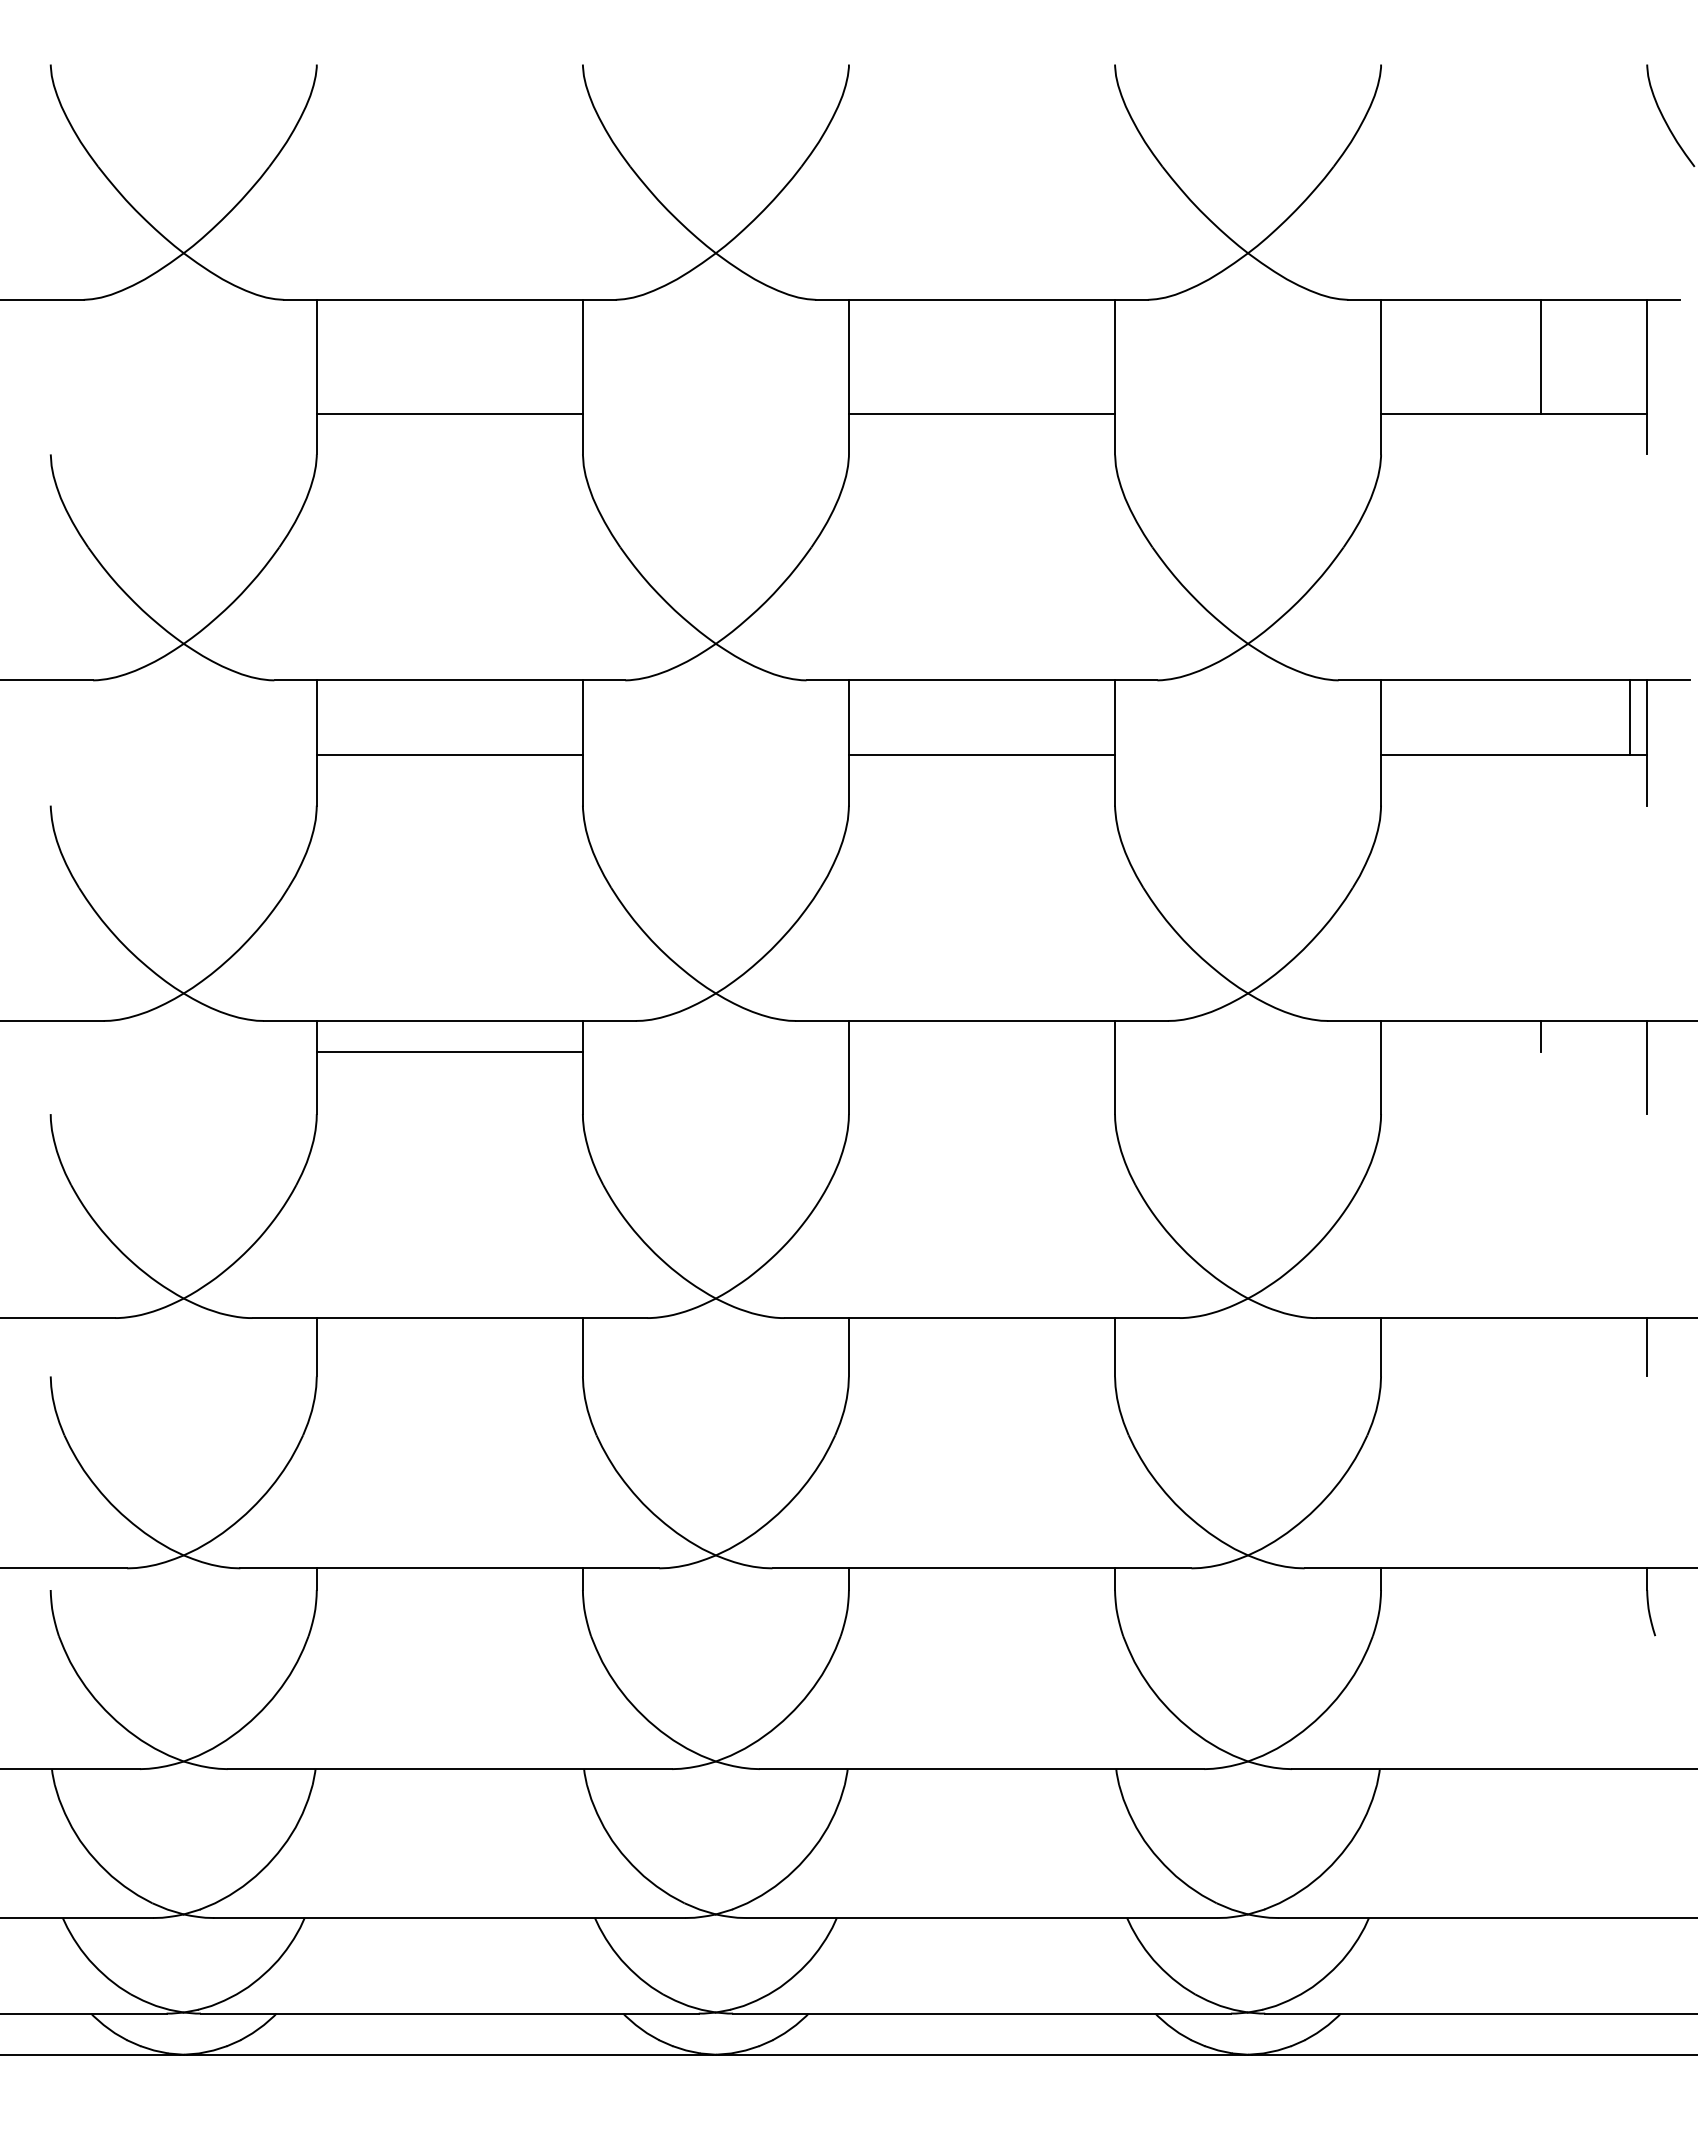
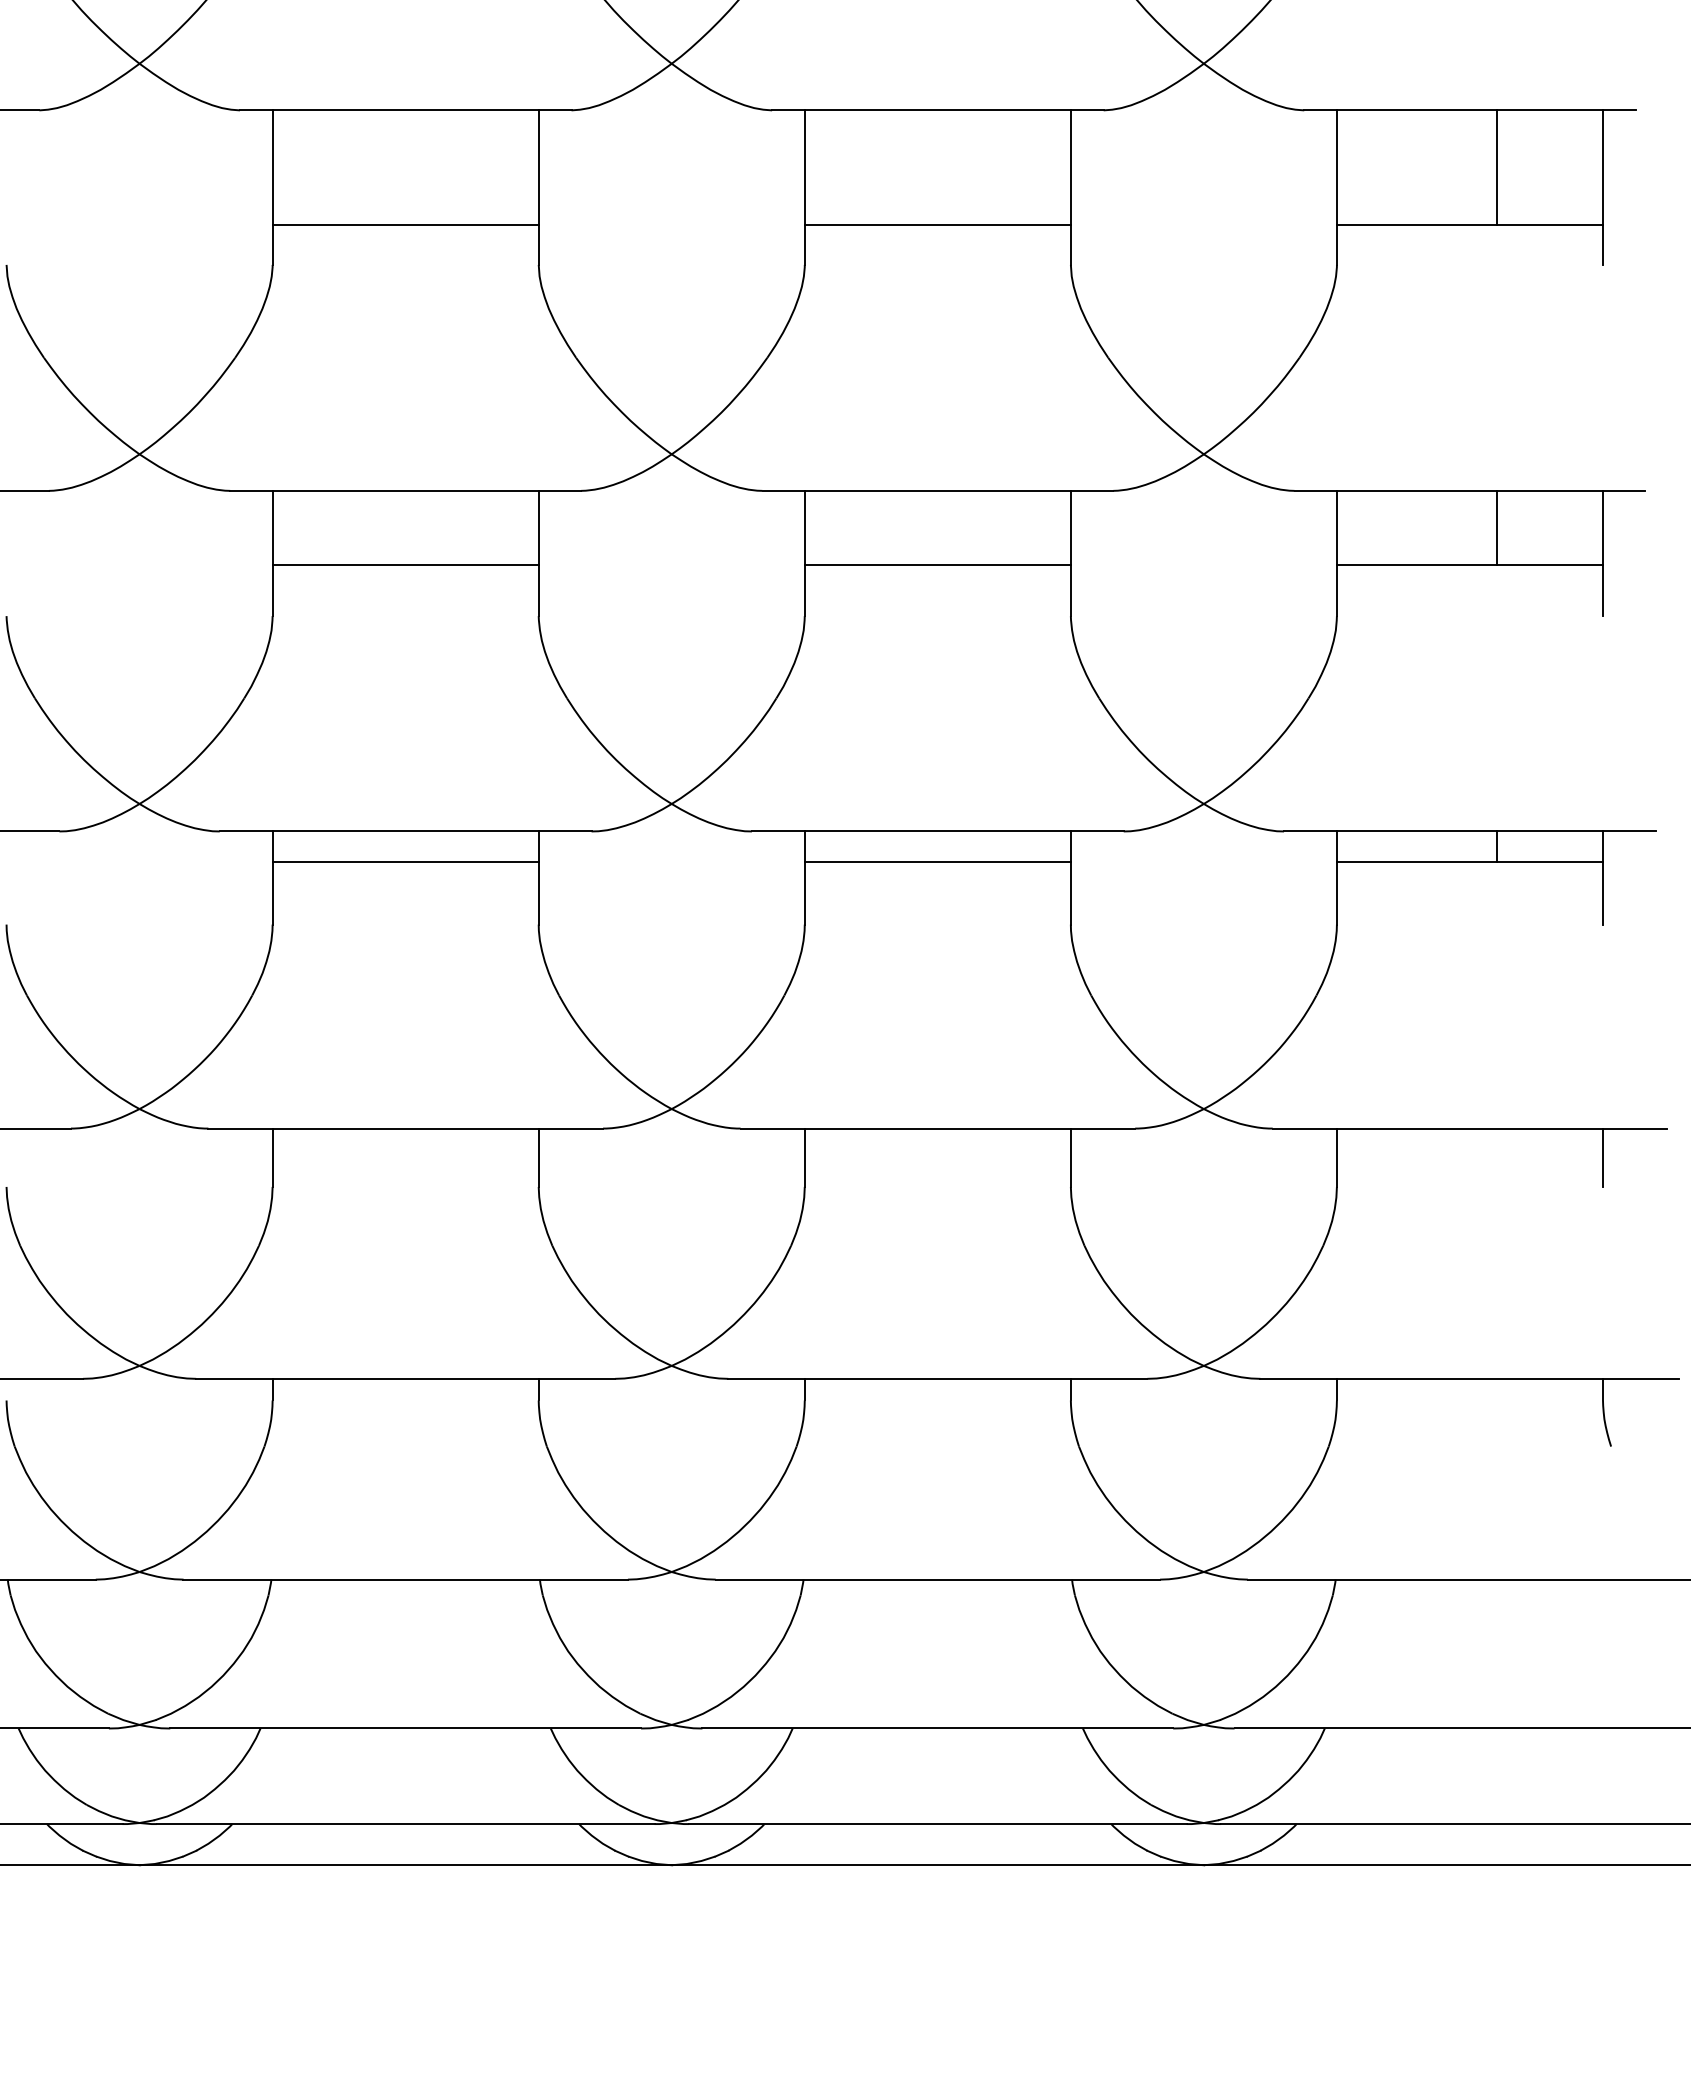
line: (1629, 717) -> (1496, 527), moved
line: (981, 1052) -> (937, 862), added
line: (1514, 1052) -> (1470, 862), added

